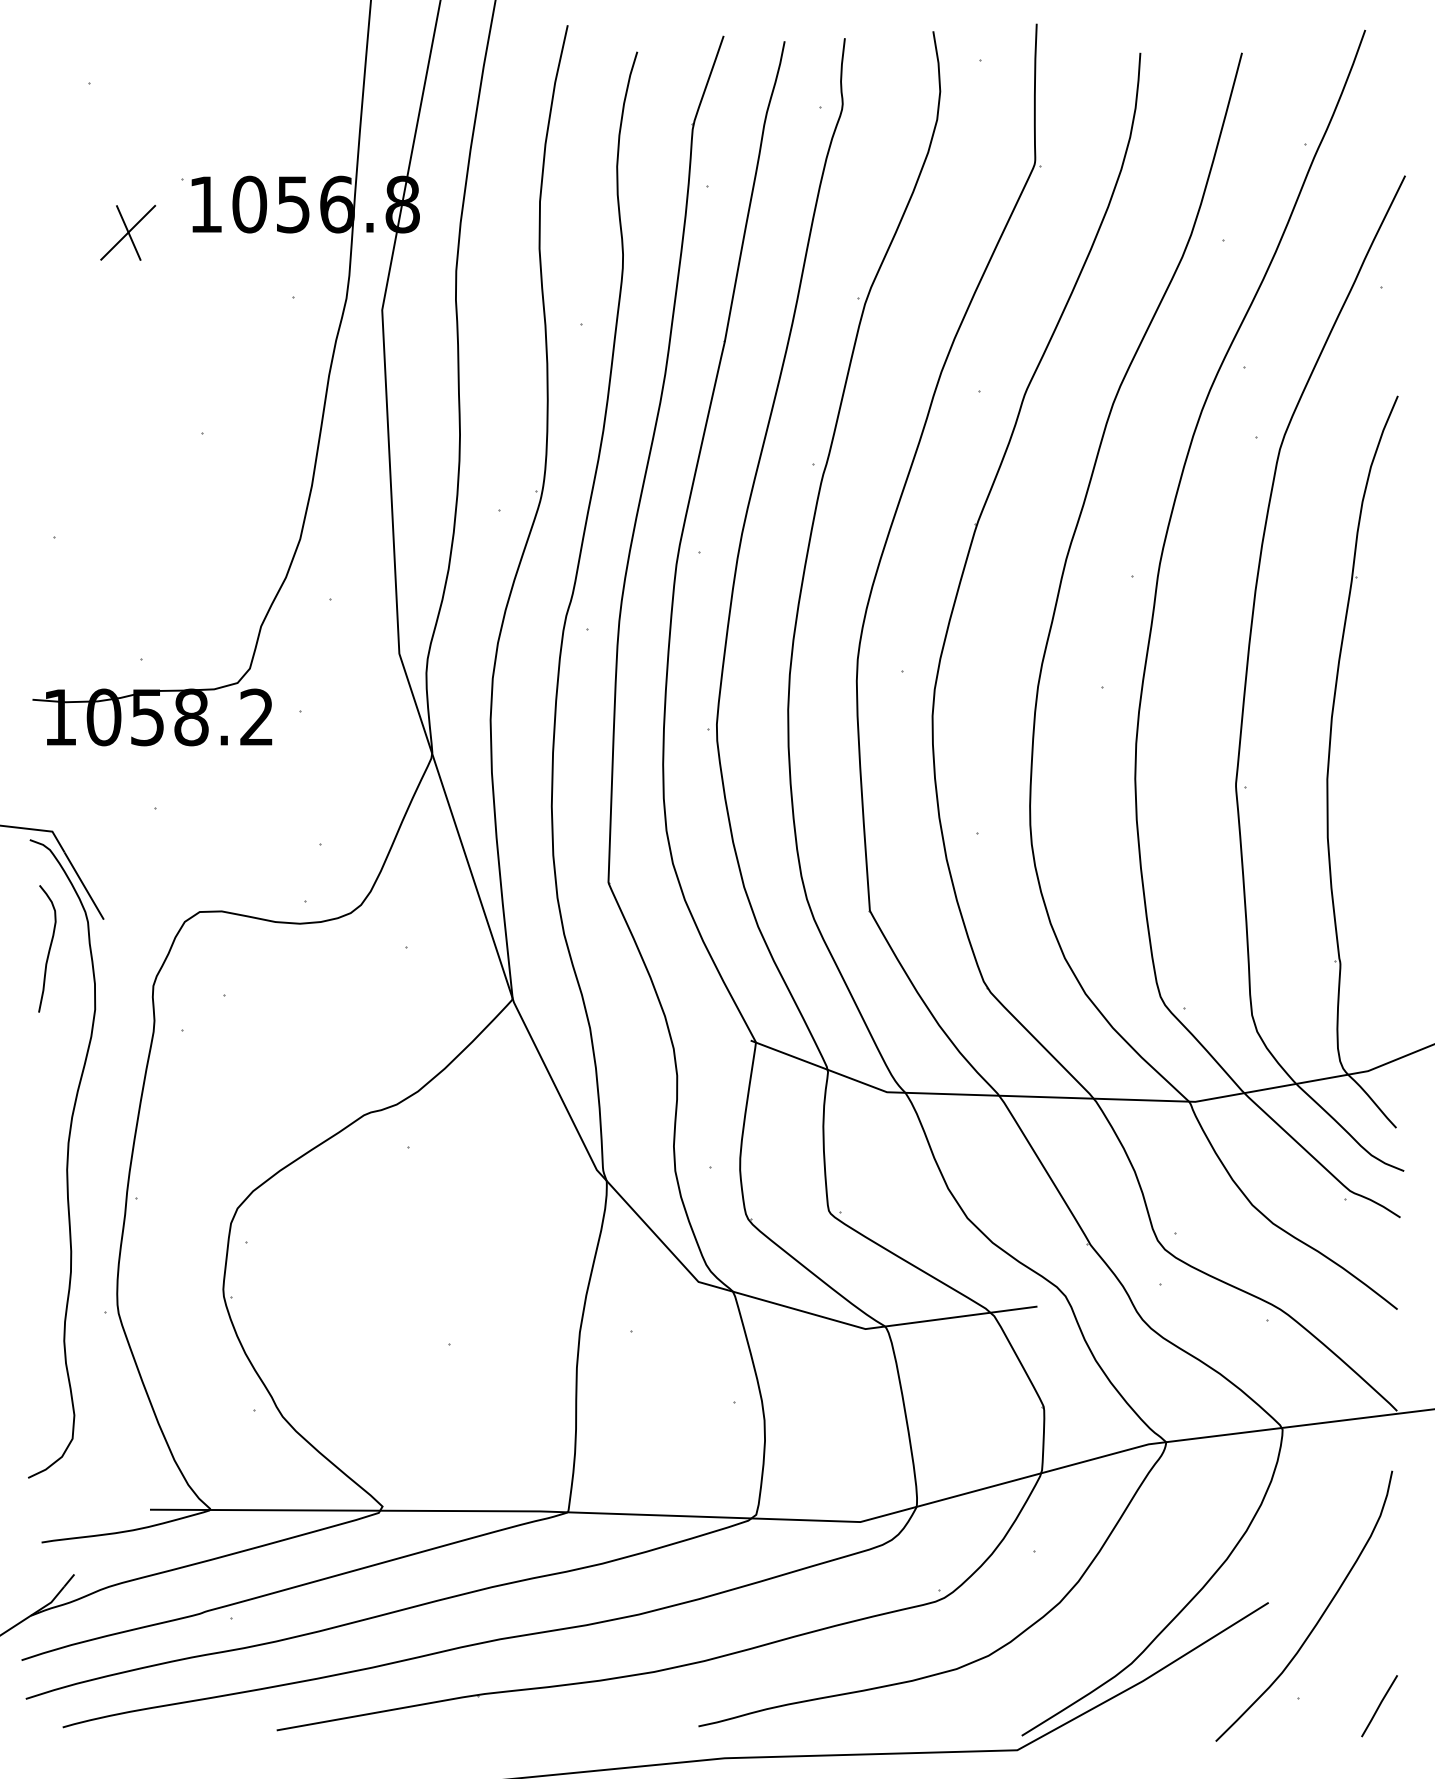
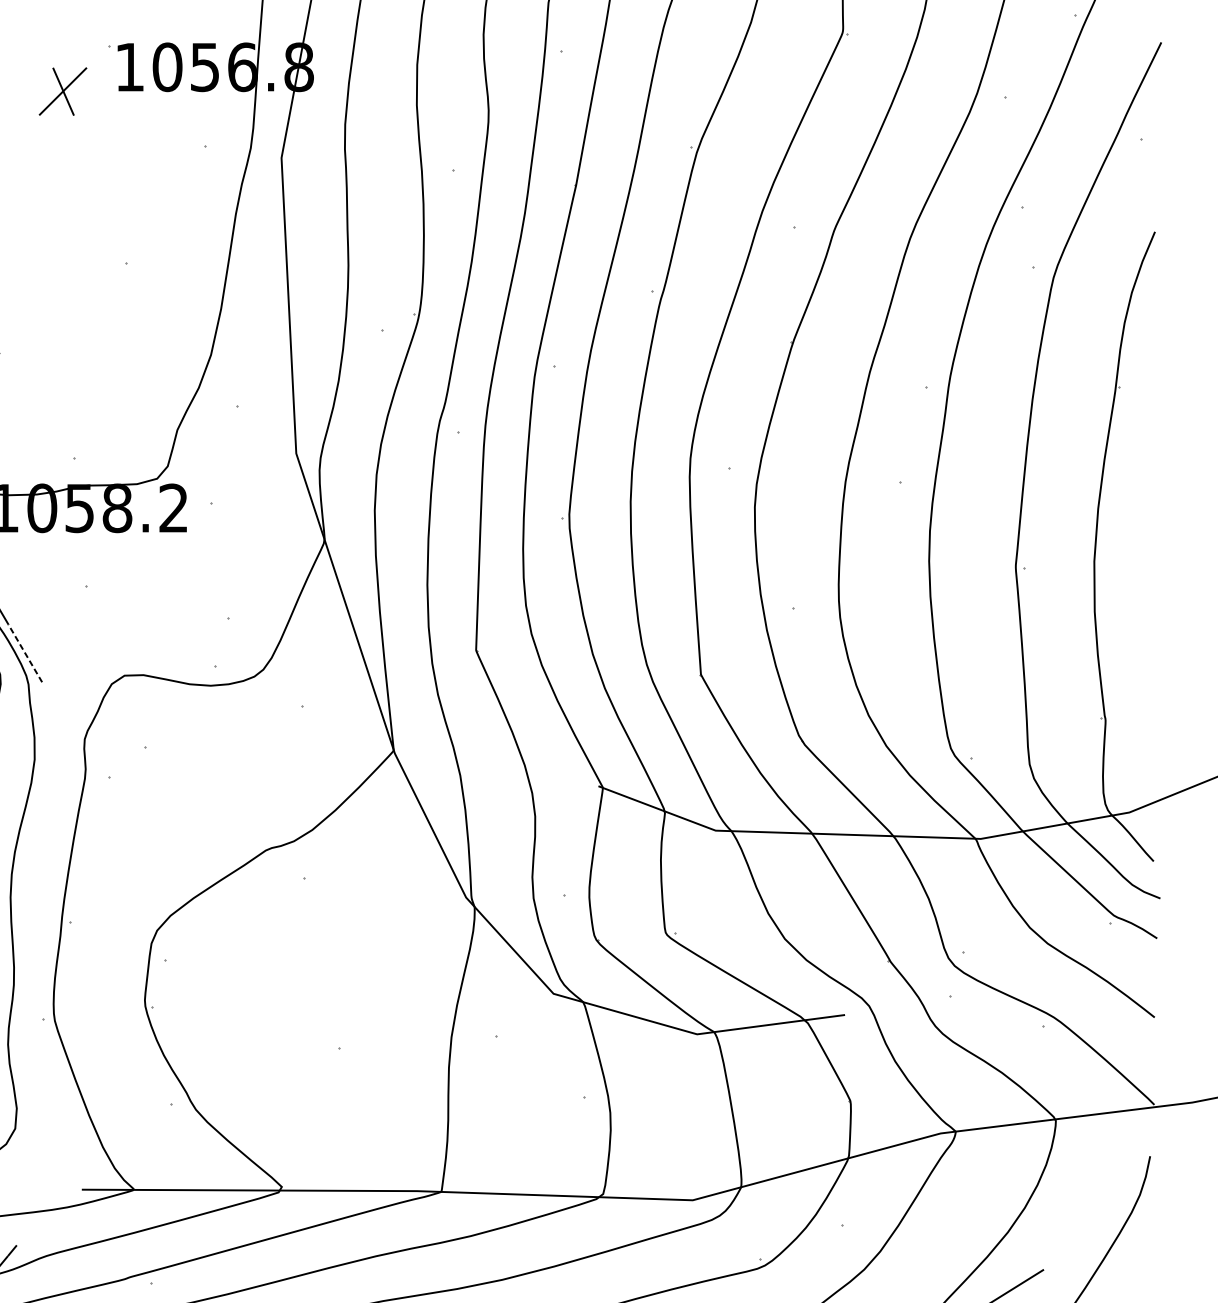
line: (84, 886) -> (25, 653), solid -> dashed

